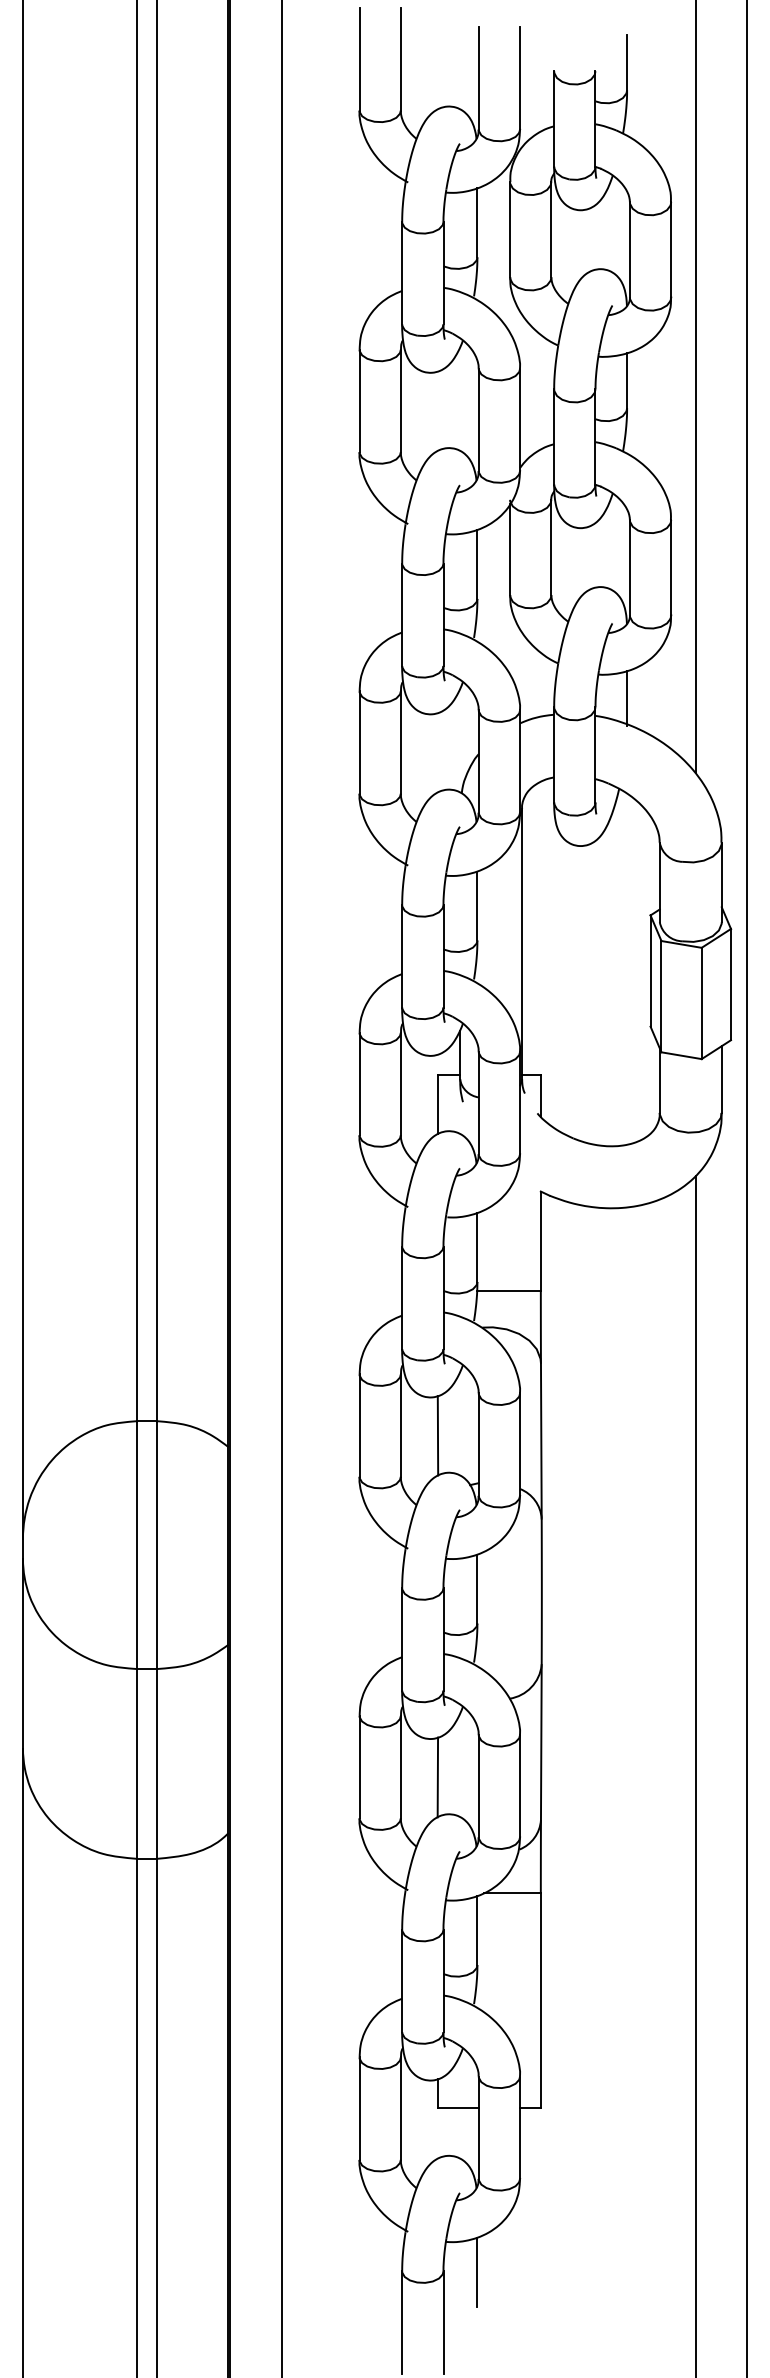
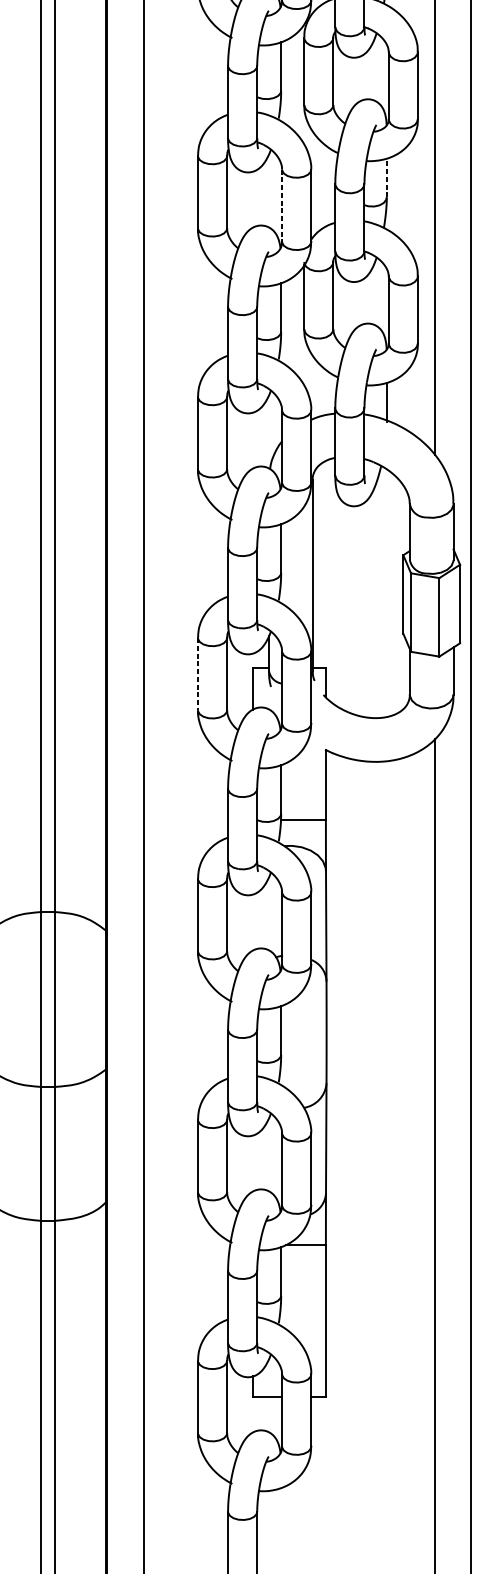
line: (627, 380) -> (387, 177), solid -> dashed
line: (478, 420) -> (281, 206), solid -> dashed
line: (359, 1084) -> (197, 674), solid -> dashed
line: (437, 1435) -> (253, 922), removed
line: (437, 1777) -> (253, 1163), removed
line: (477, 2271) -> (281, 1511), removed

